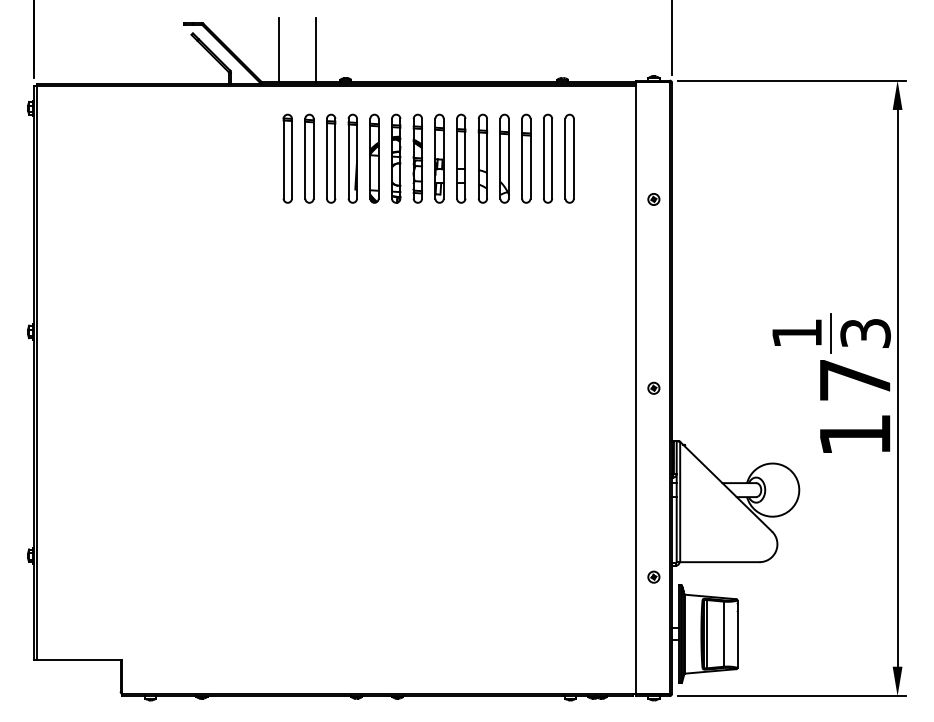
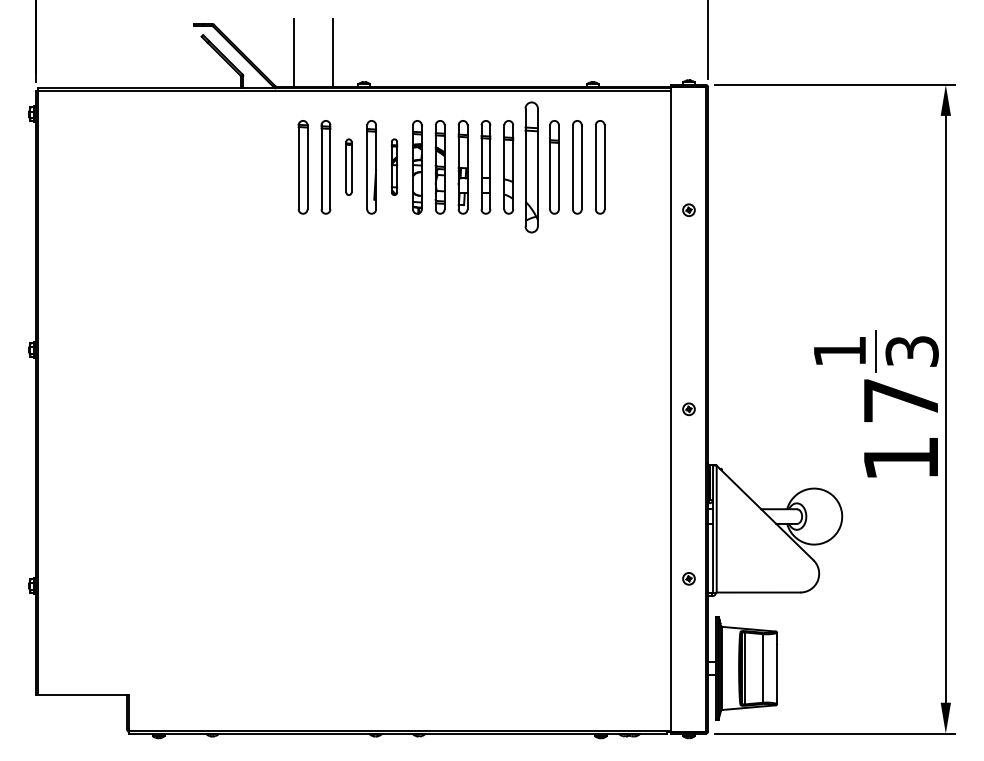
part: (331, 158) -> (349, 167), size x0.6
part: (374, 158) -> (394, 167), size x0.6
part: (504, 158) -> (531, 167), size x1.4
part: (653, 576) -> (688, 578), moved

